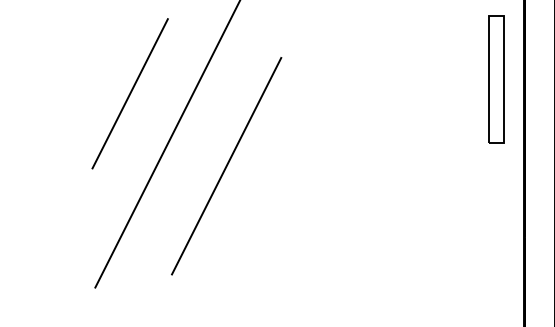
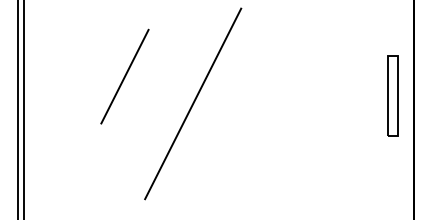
part: (496, 79) -> (392, 95), moved
line: (129, 93) -> (124, 76), moved
line: (226, 165) -> (227, 122), removed

